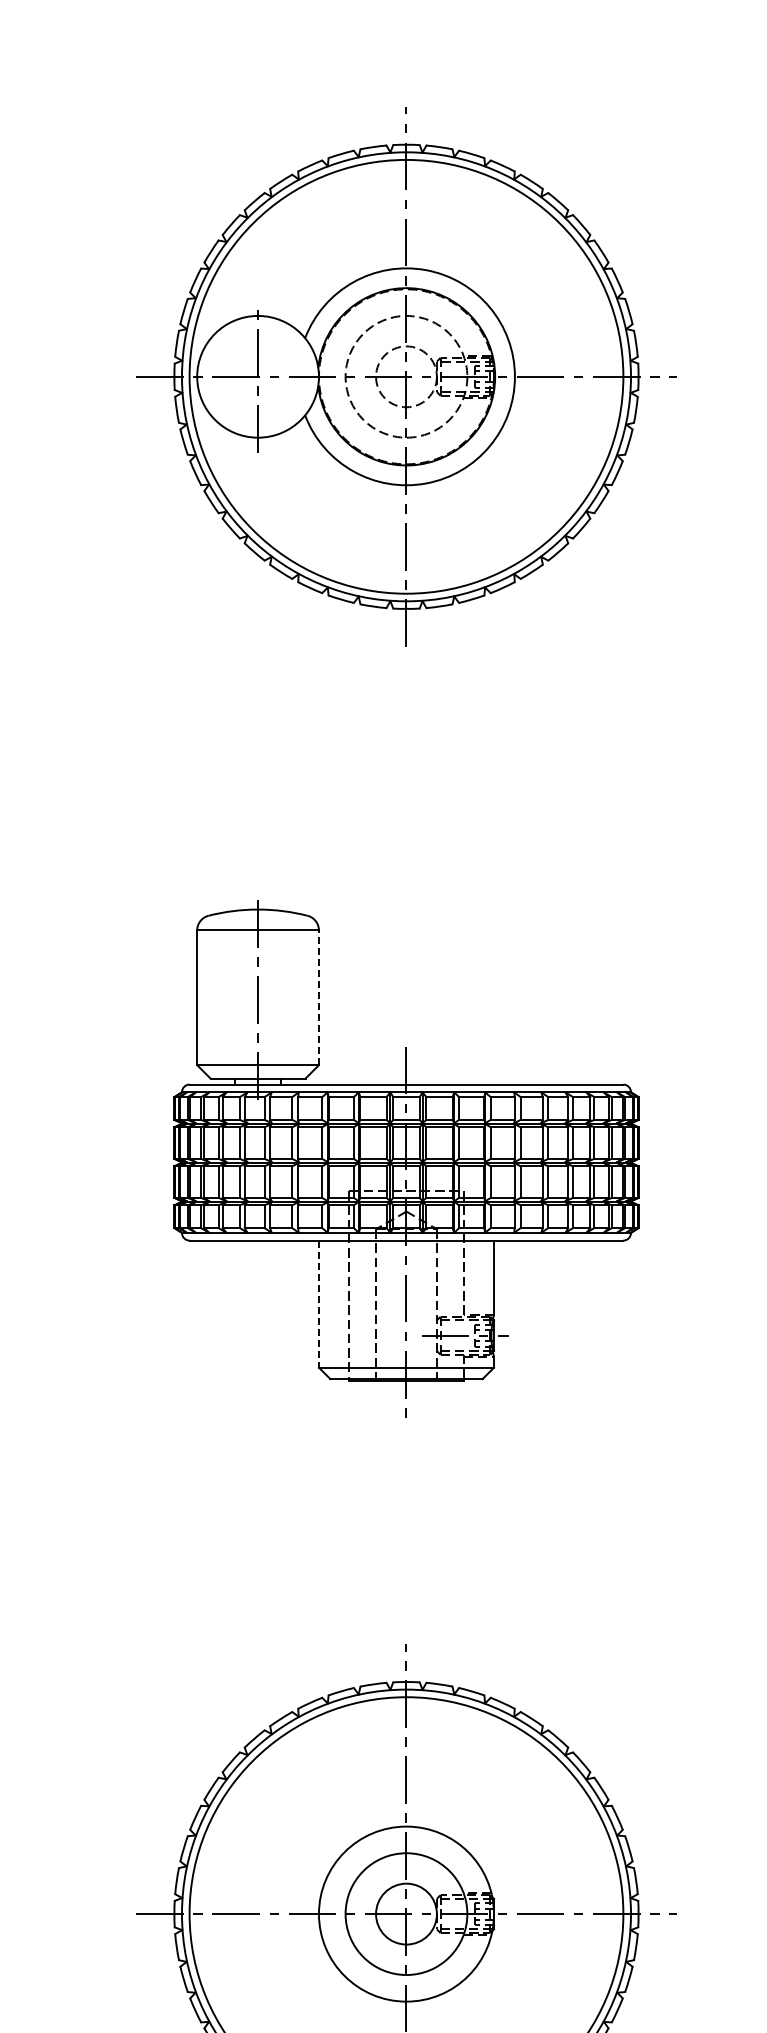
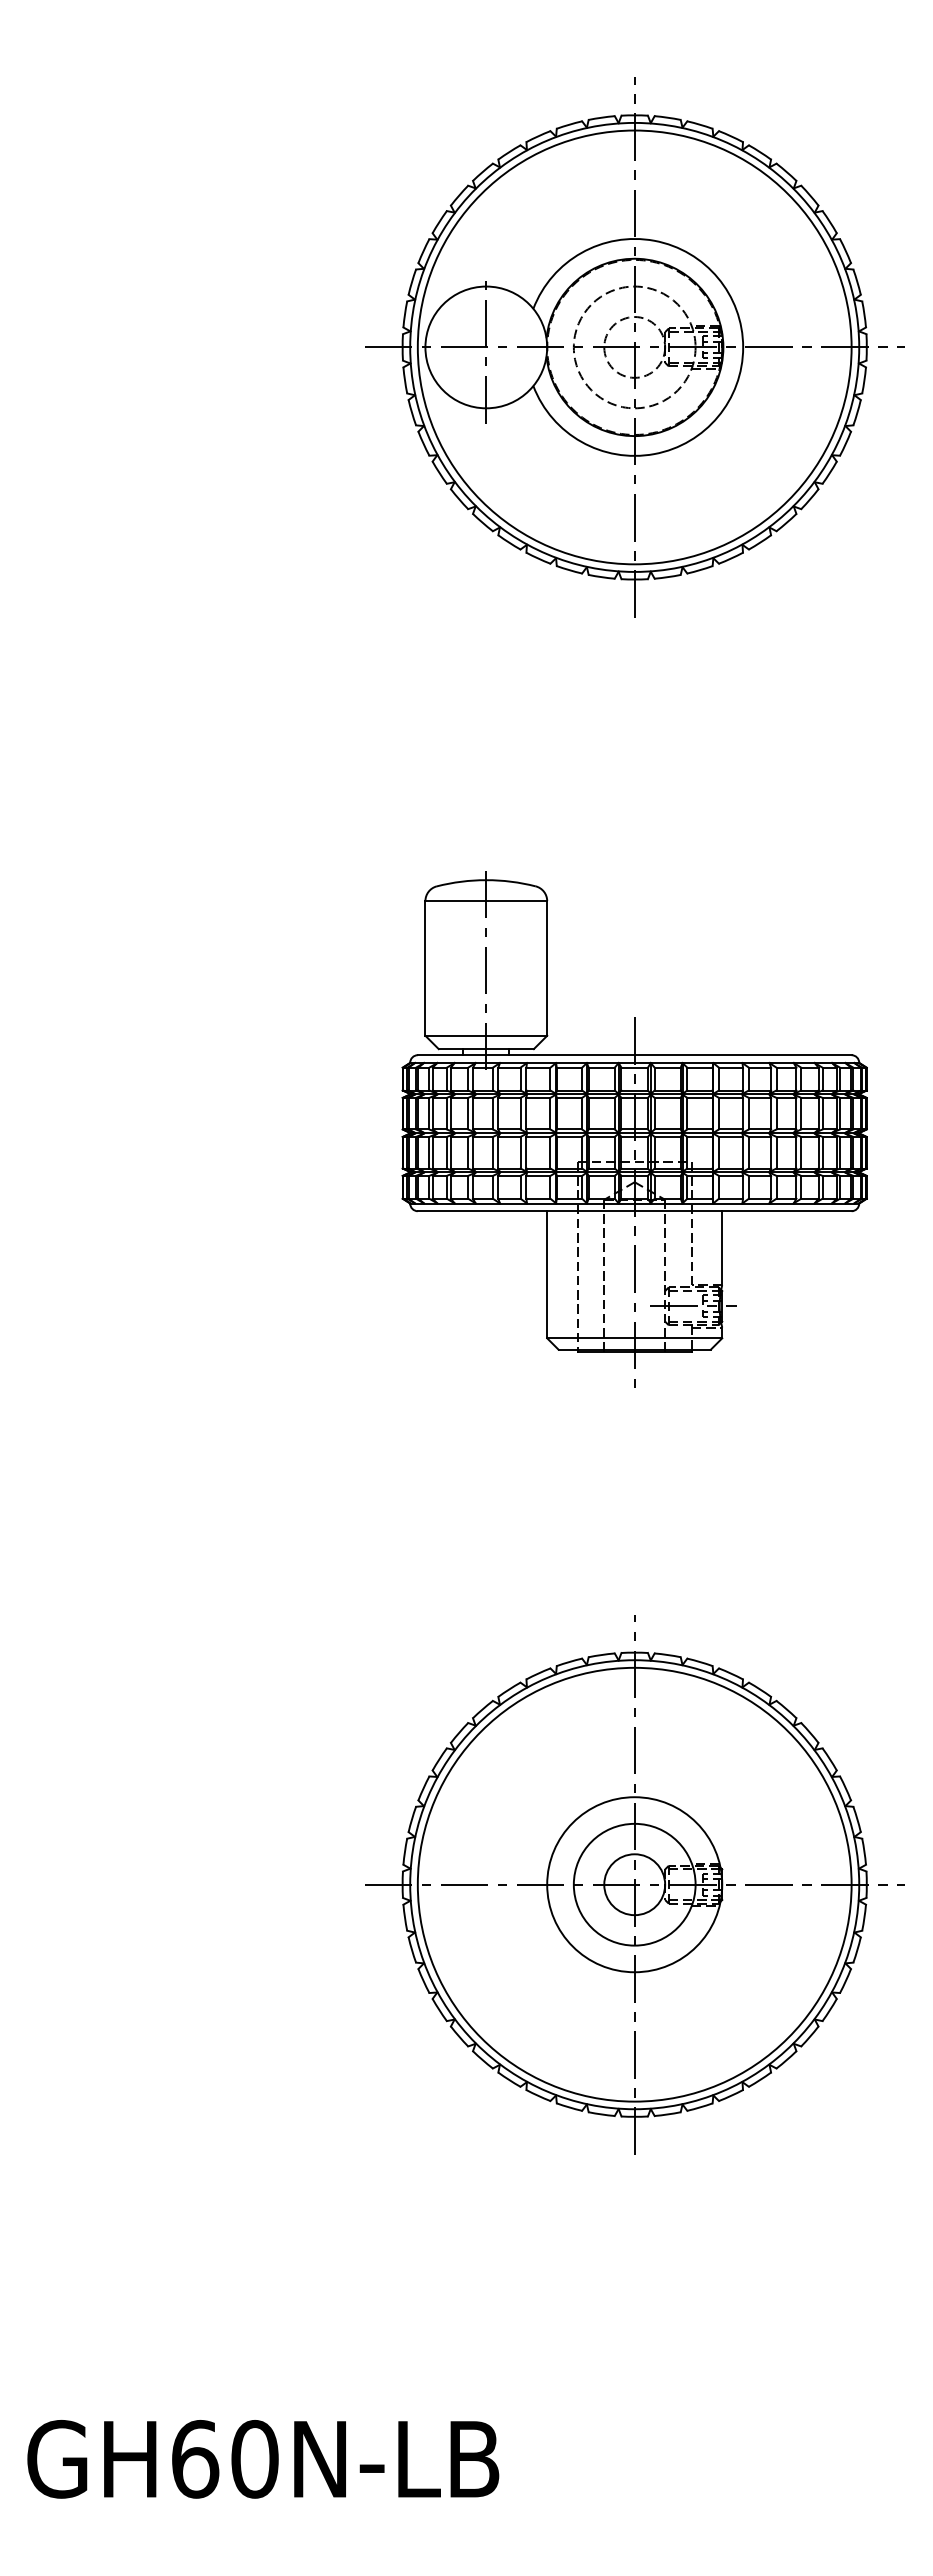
line: (319, 996) -> (547, 967), dashed -> solid
line: (319, 1303) -> (547, 1274), dashed -> solid

